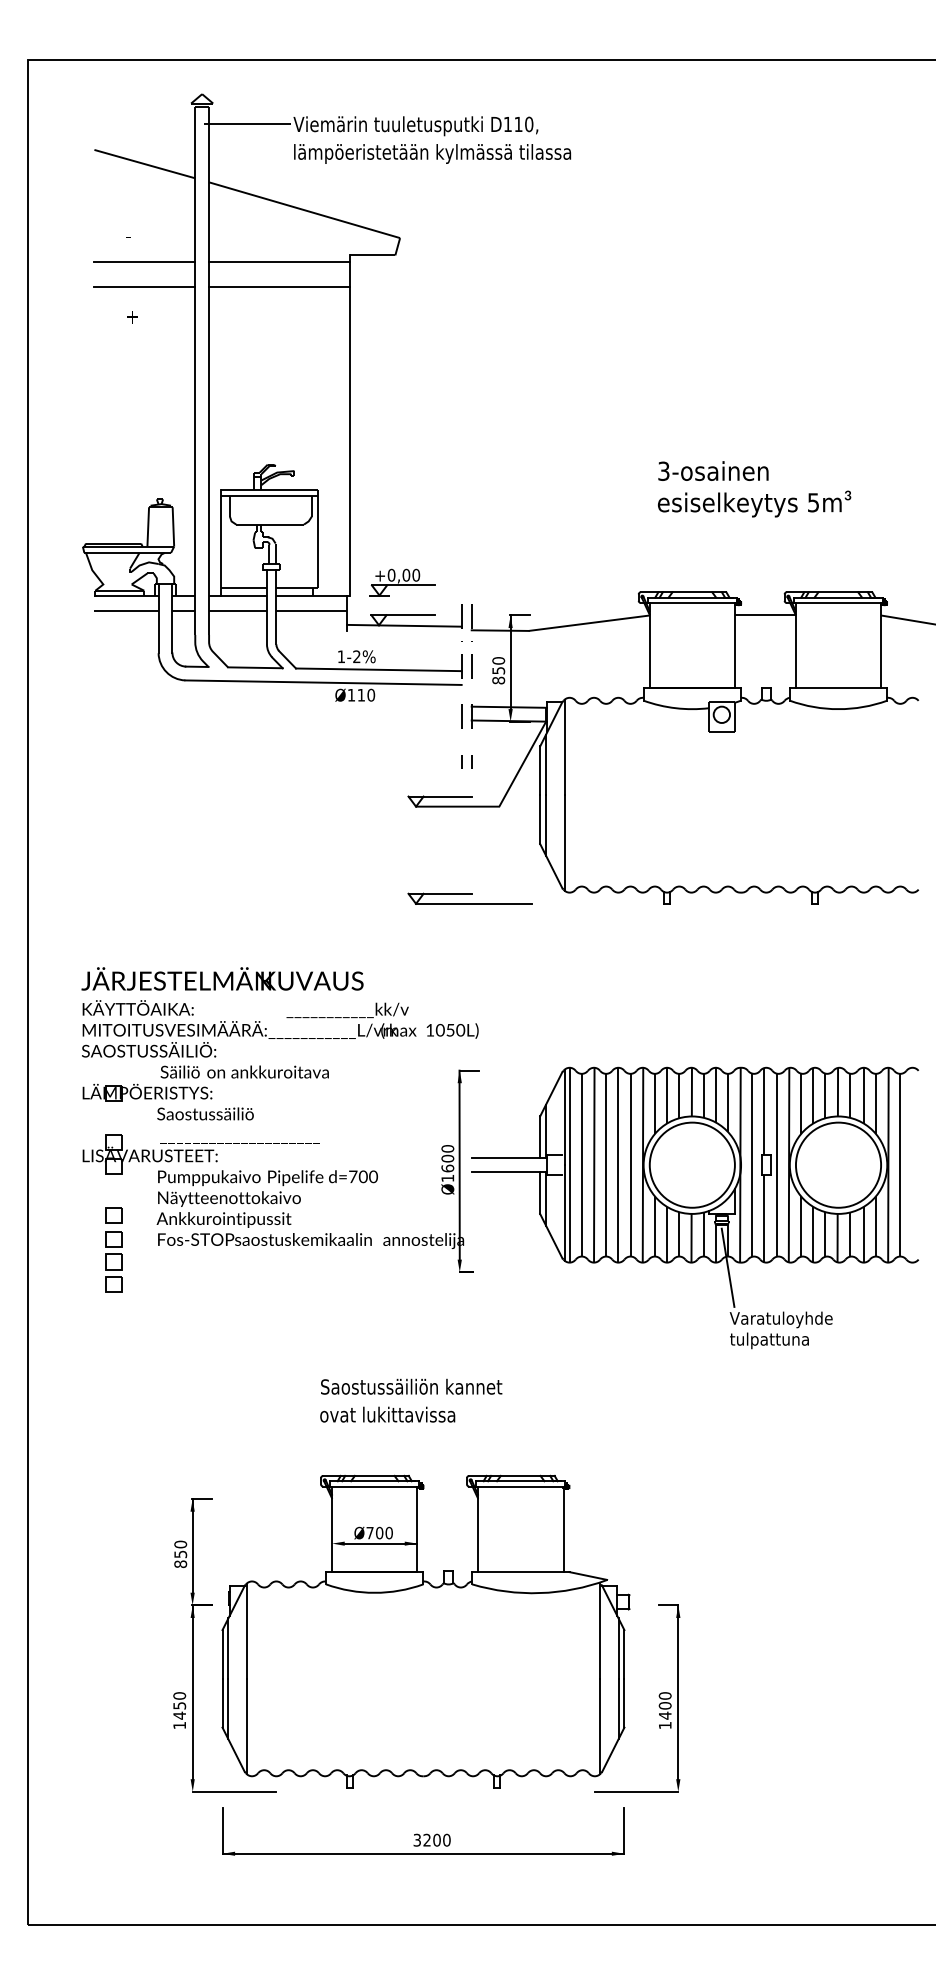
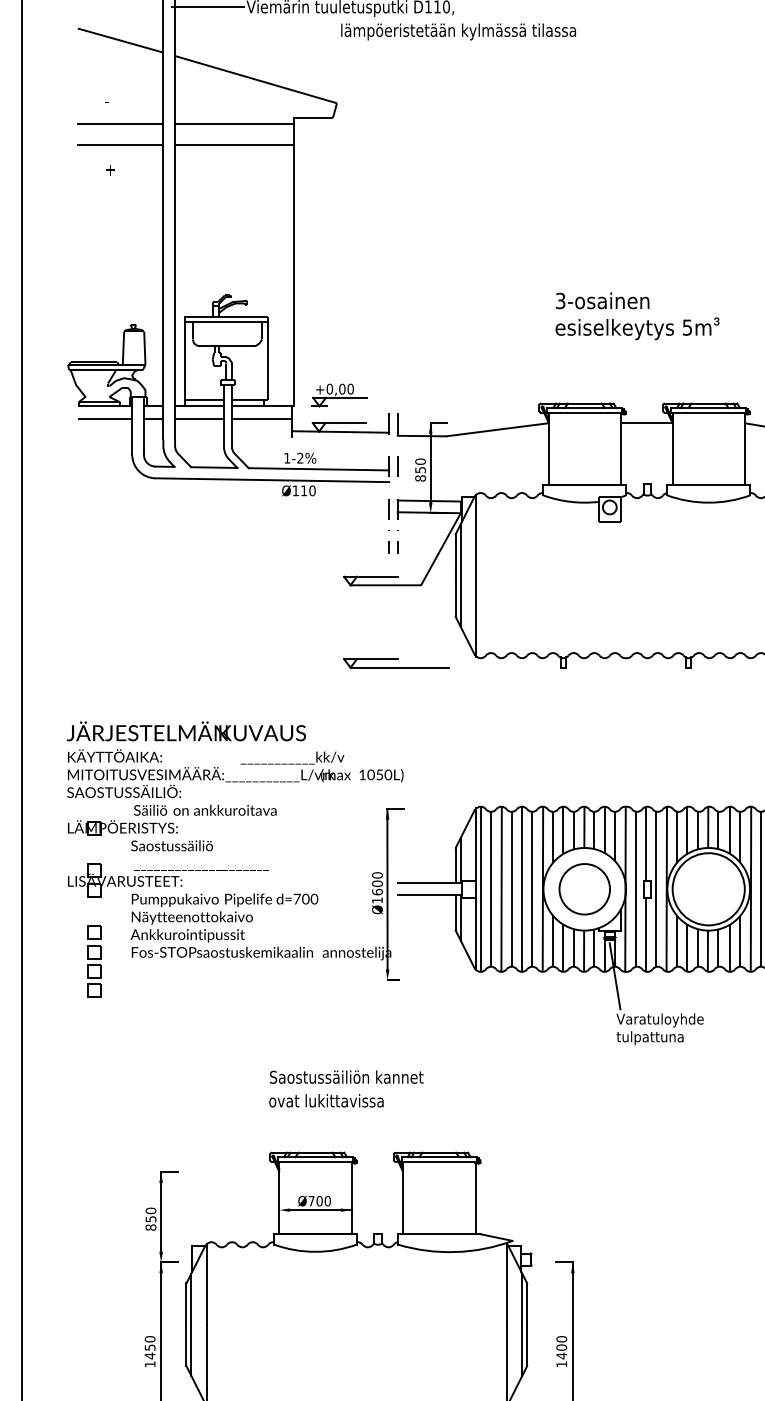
text: (432, 153) -> (458, 31), moved
circle: (691, 1164) -> (584, 888), size x0.7

